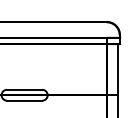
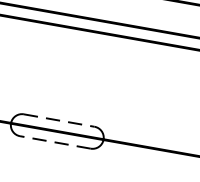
line: (24, 89) -> (59, 119), solid -> dashed
line: (24, 100) -> (55, 141), solid -> dashed

